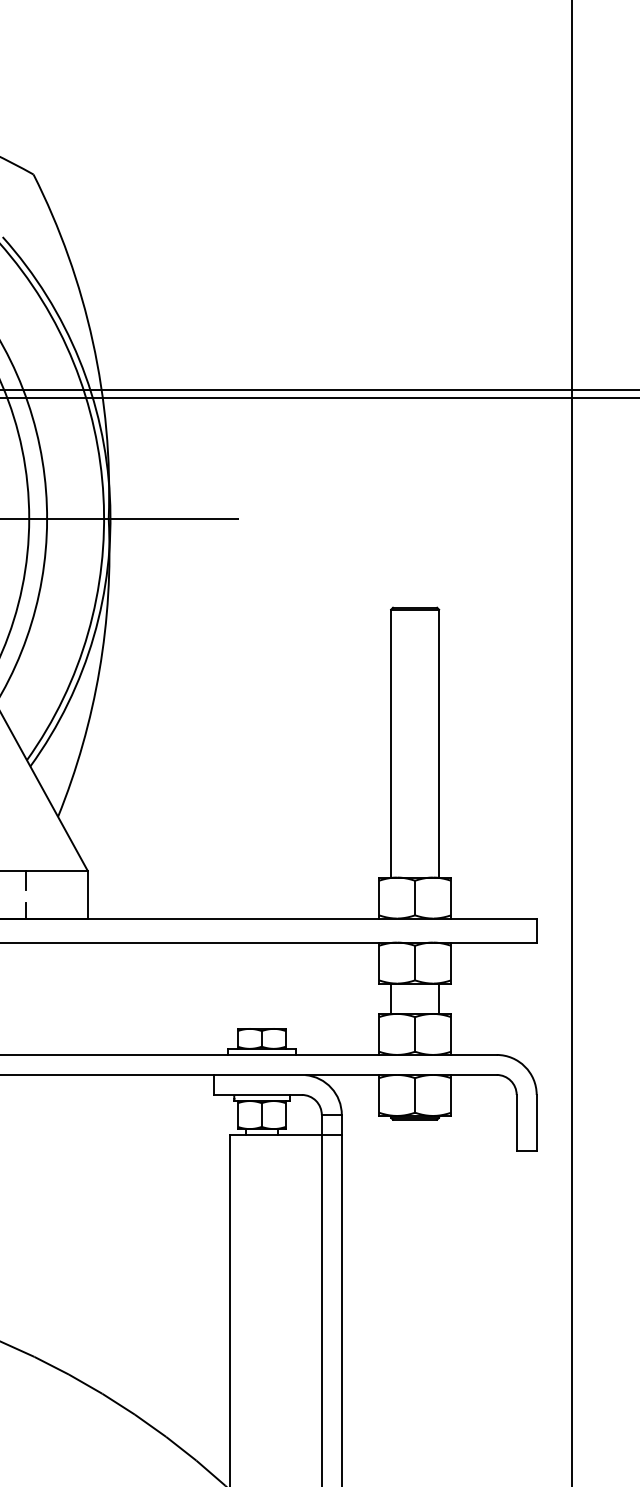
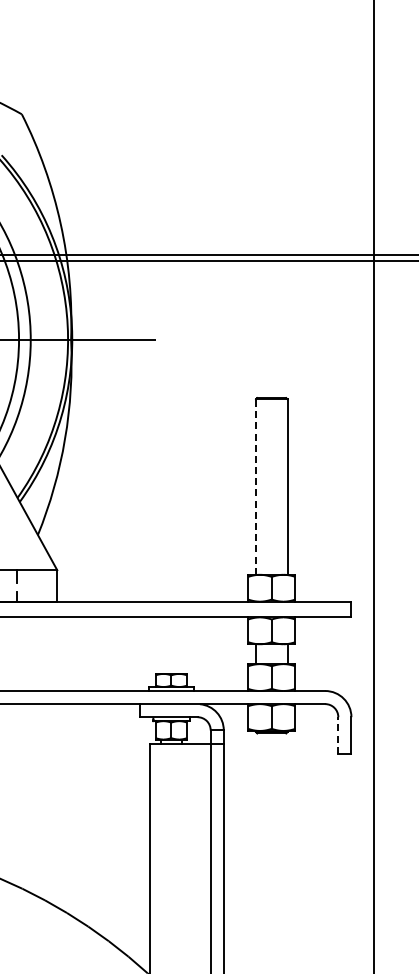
line: (391, 744) -> (256, 487), solid -> dashed
line: (516, 1122) -> (338, 735), solid -> dashed

